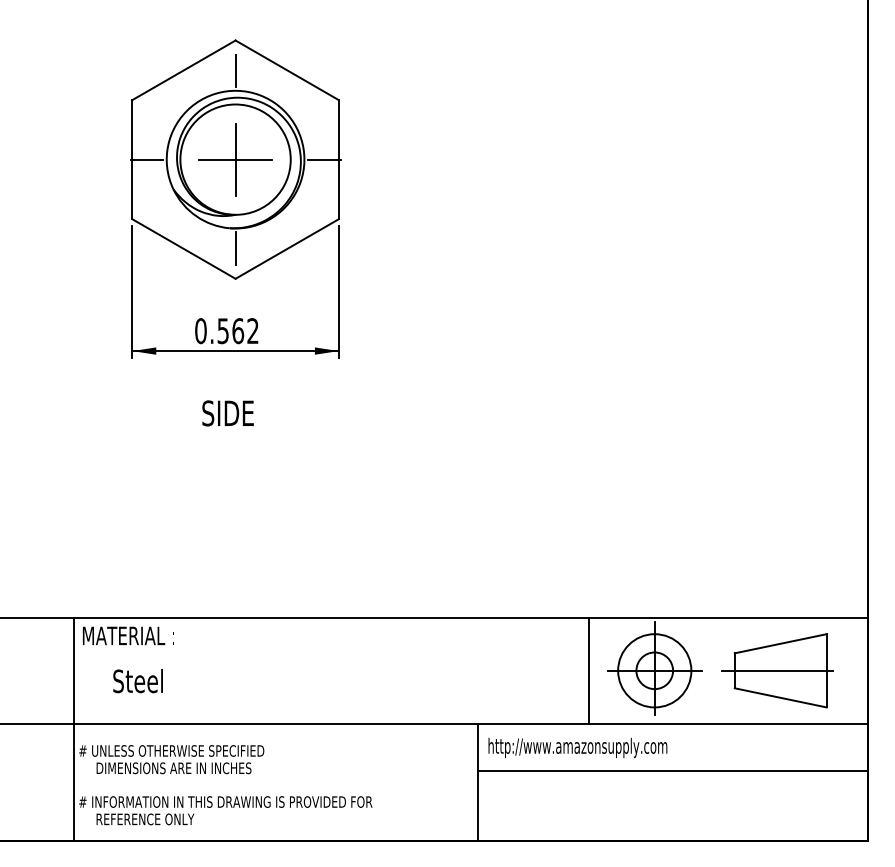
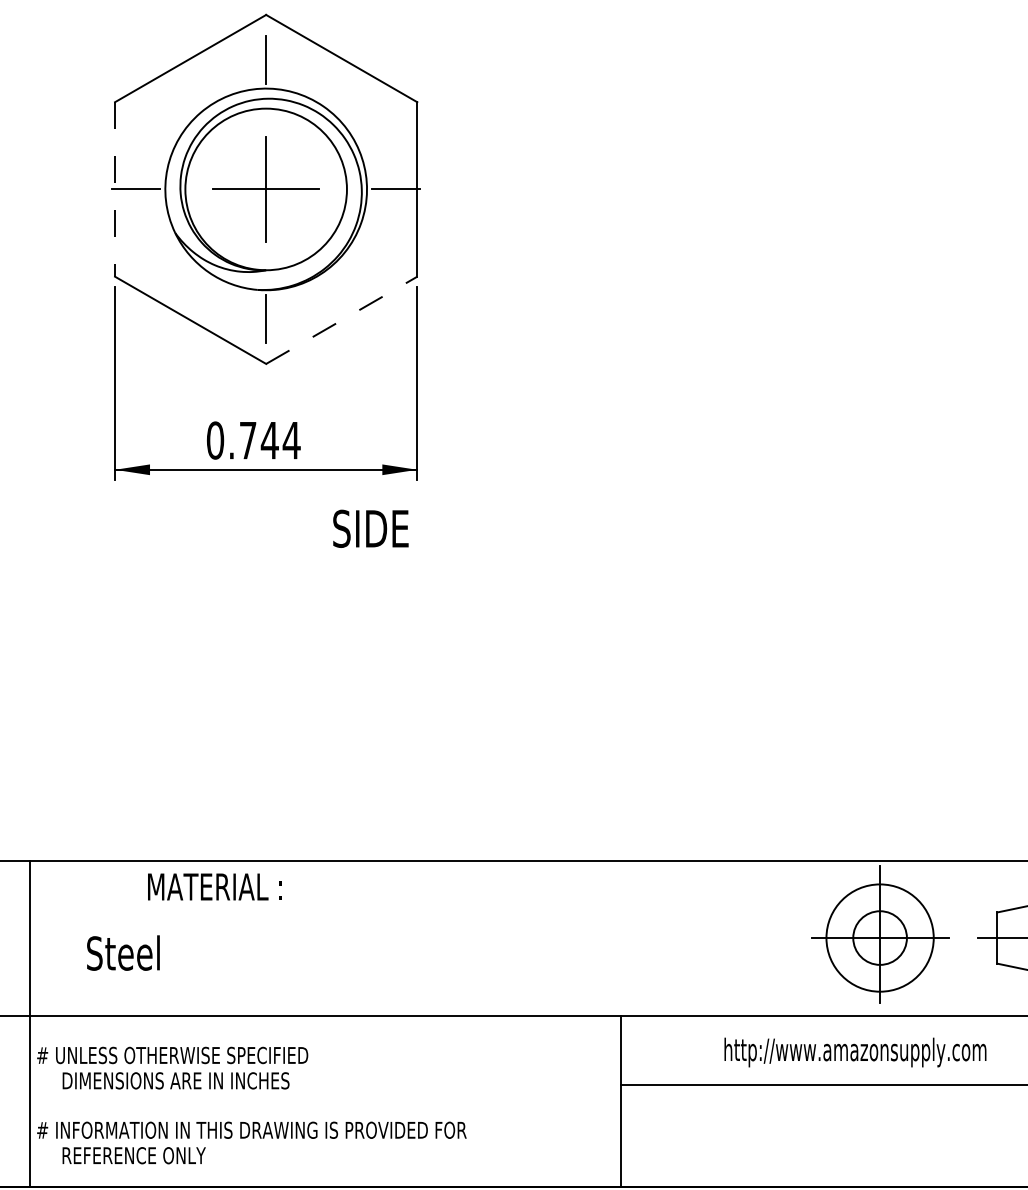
line: (132, 159) -> (115, 189), solid -> dashed
line: (287, 249) -> (342, 321), solid -> dashed
text: (238, 331) -> (270, 441), 0.562 -> 0.744
text: (227, 413) -> (370, 528), moved
text: (127, 635) -> (213, 886), moved
line: (588, 671) -> (783, 939), removed
text: (577, 747) -> (854, 1051), moved

